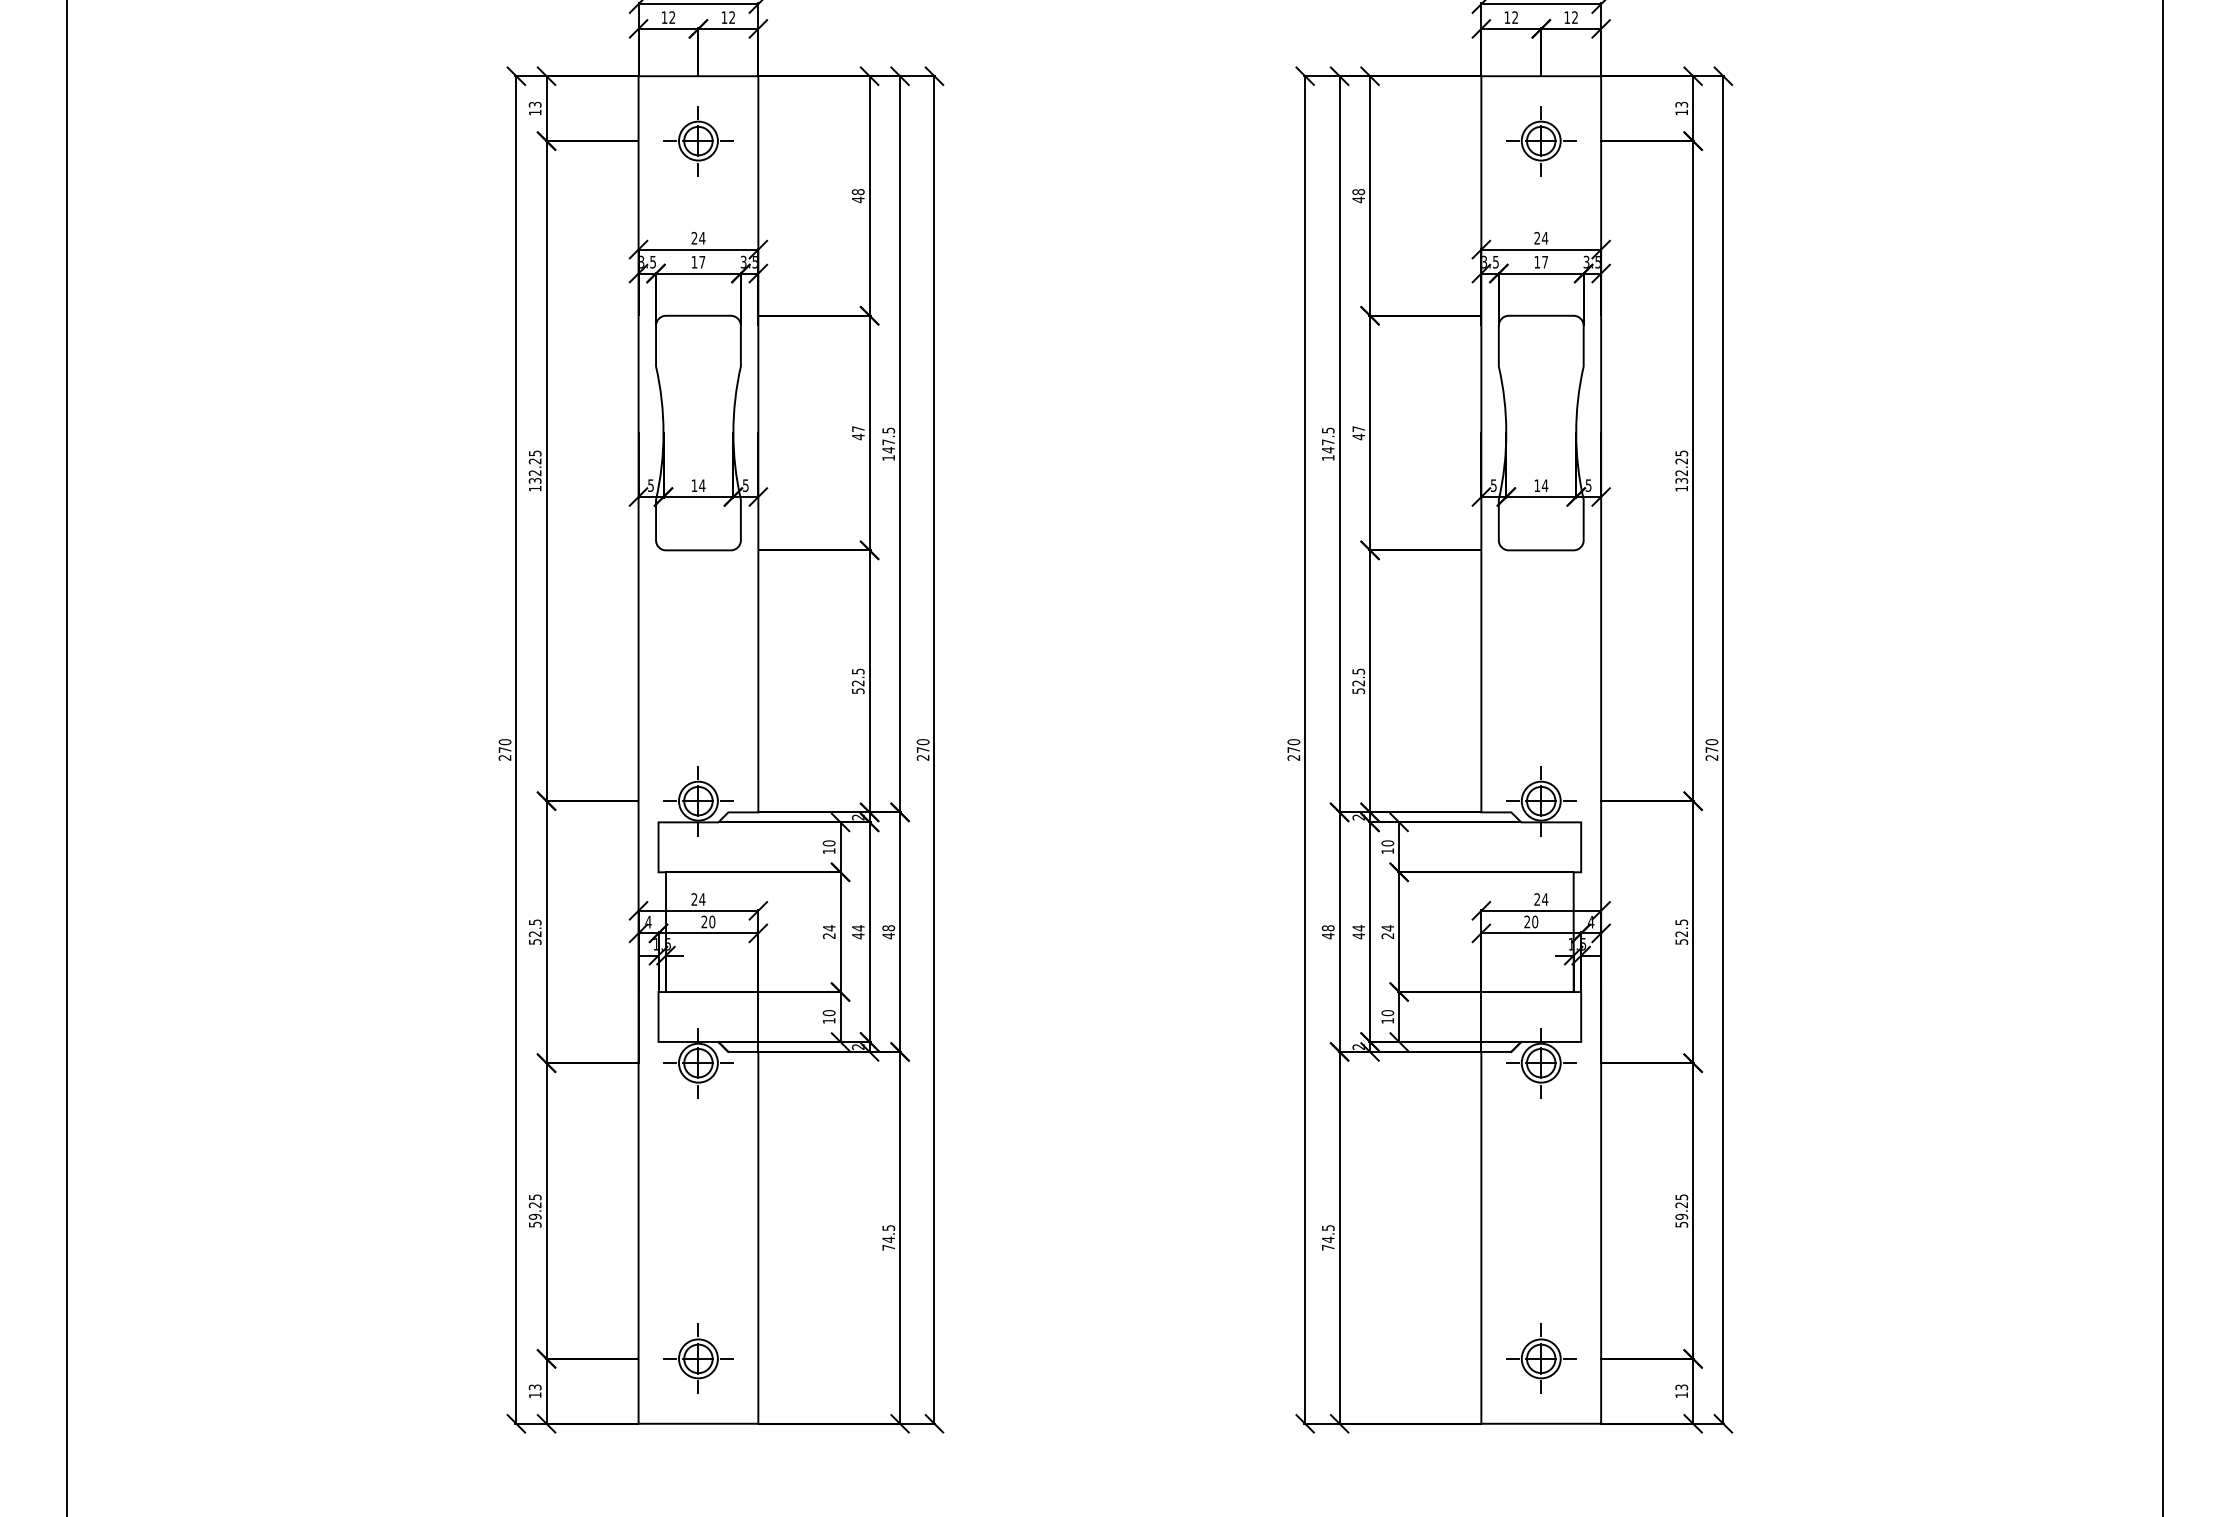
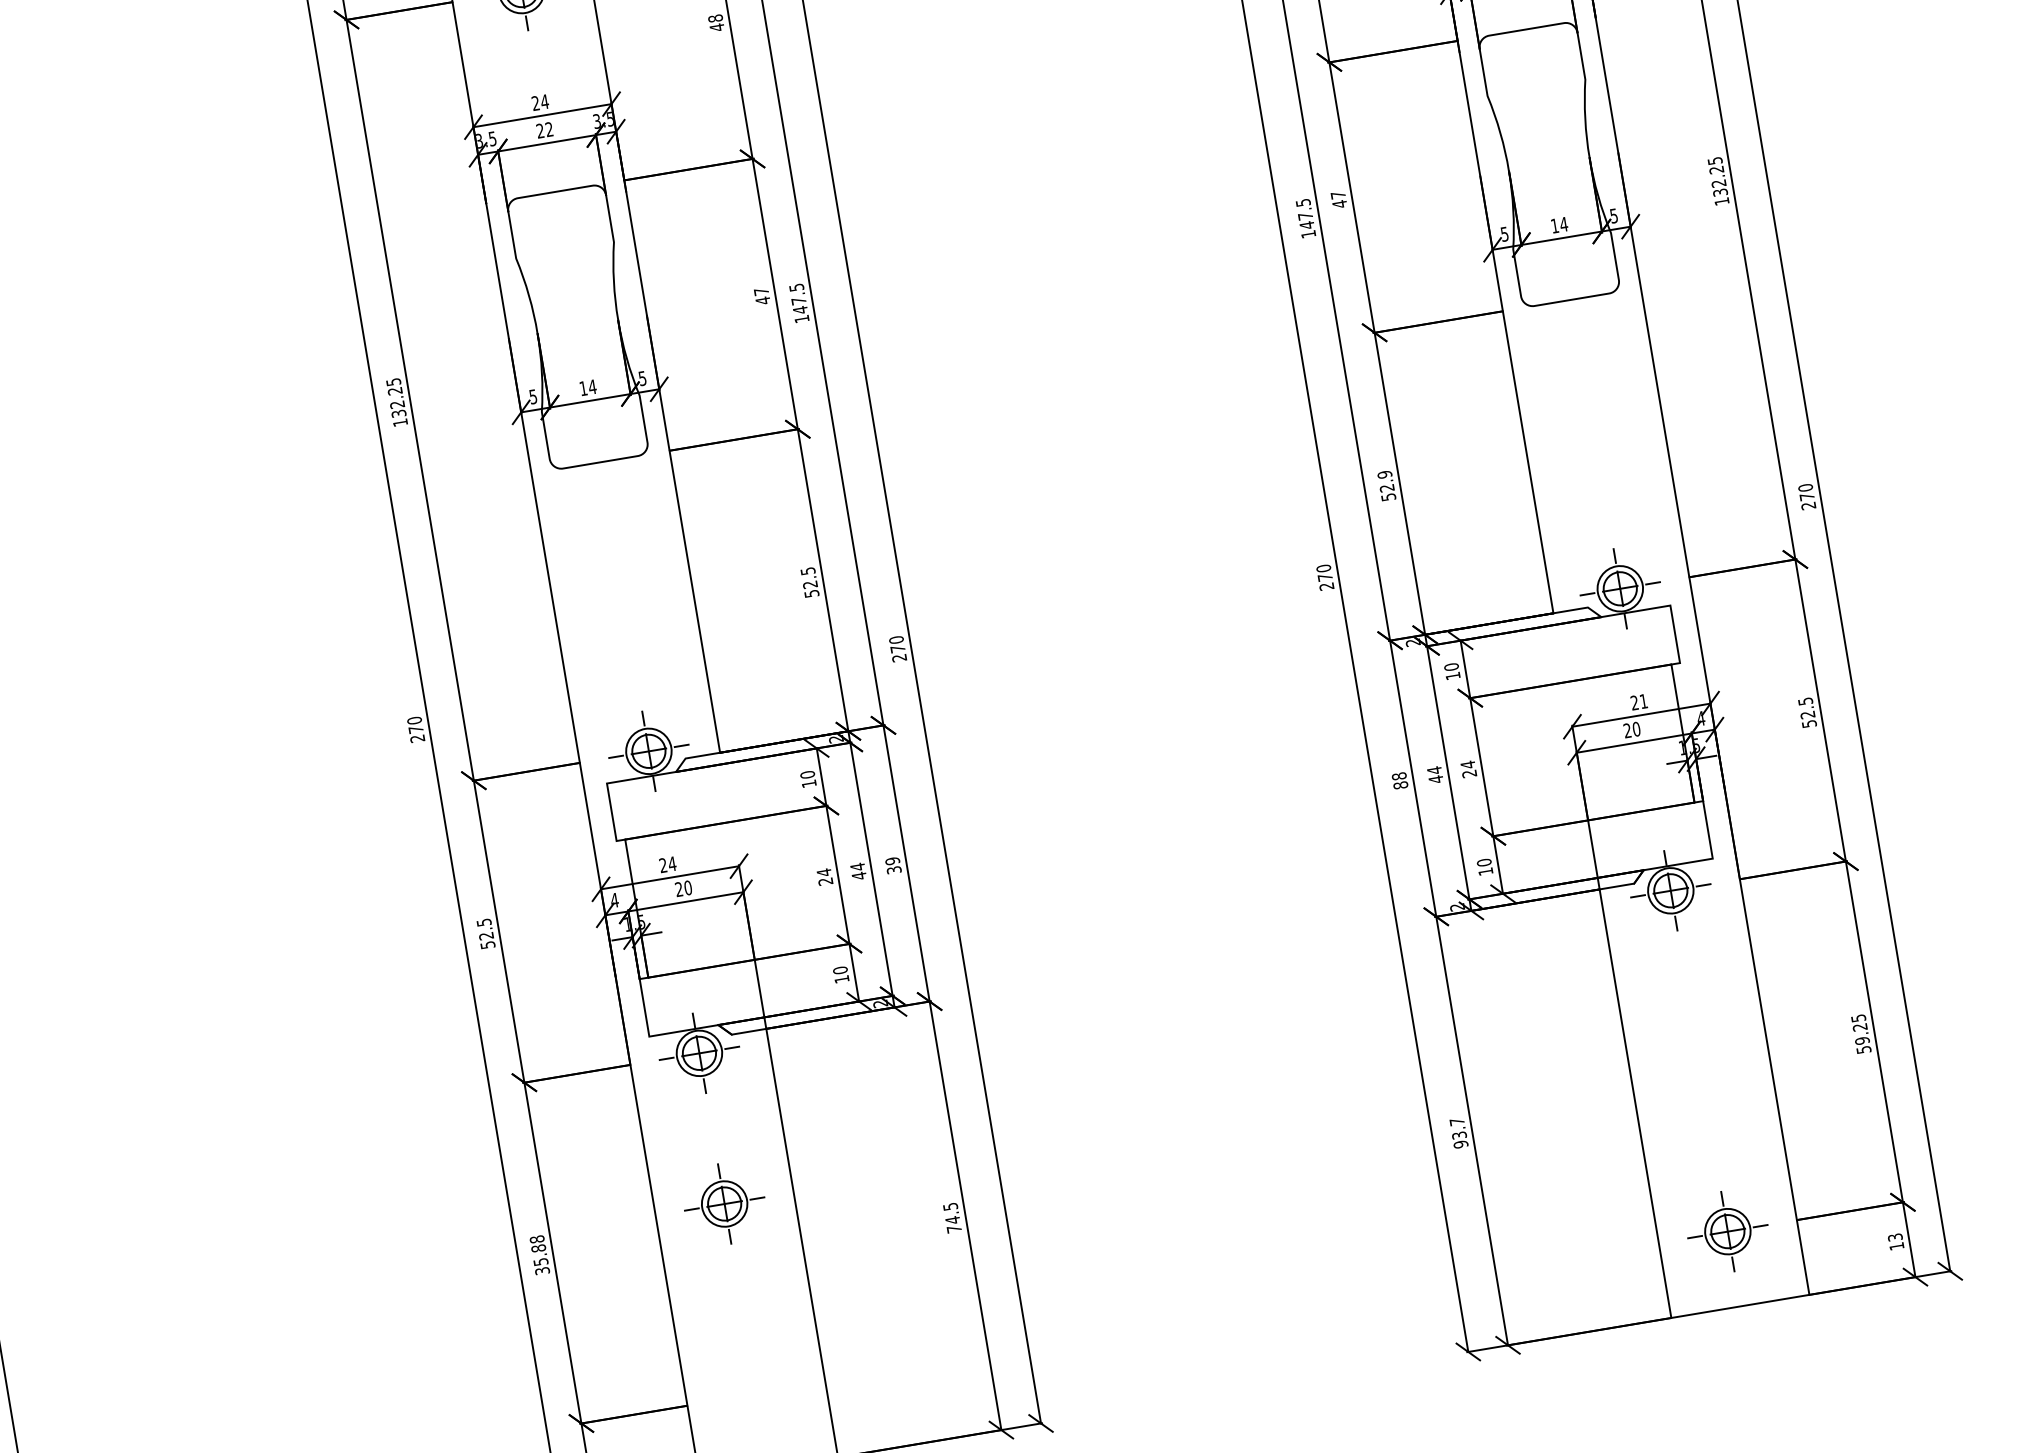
text: (698, 261) -> (544, 129), 17 -> 22
text: (1358, 671) -> (1384, 474), 52.5 -> 52.9
text: (1544, 899) -> (1643, 701), 24 -> 21
text: (888, 932) -> (893, 866), 48 -> 39
text: (1327, 935) -> (1399, 784), 48 -> 88
text: (534, 1210) -> (538, 1254), 59.25 -> 35.88
text: (1327, 1237) -> (1458, 1132), 74.5 -> 93.7
part: (698, 1358) -> (724, 1203), moved

